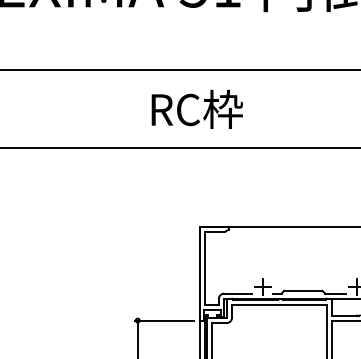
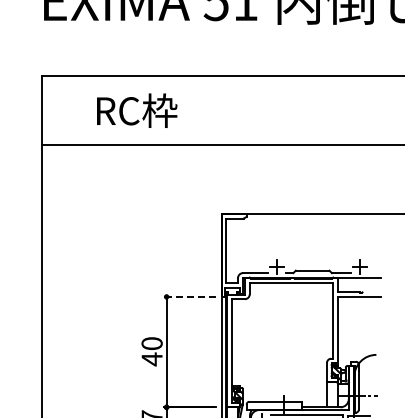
text: (197, 109) -> (137, 110), moved
line: (163, 320) -> (189, 296), solid -> dashed

